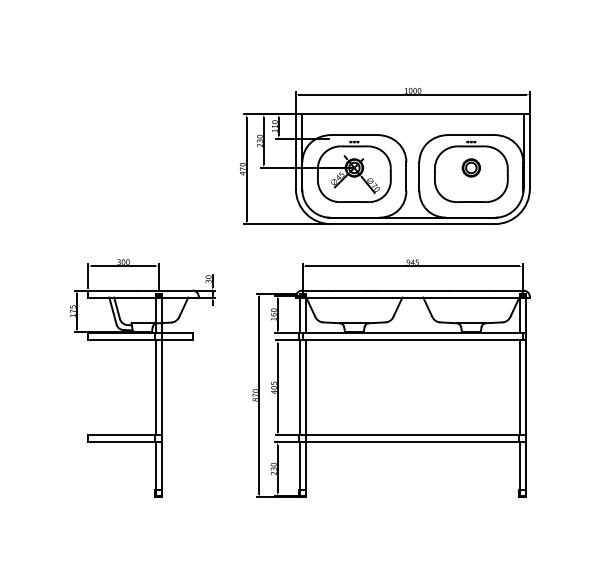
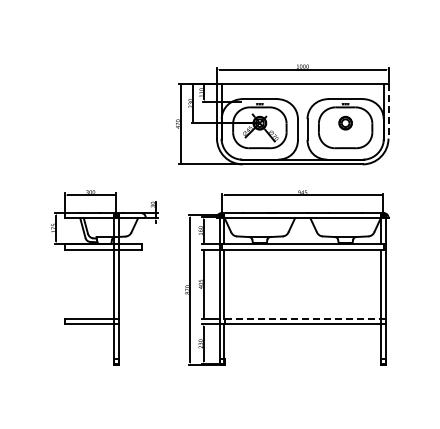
line: (529, 151) -> (388, 111), solid -> dashed
line: (412, 435) -> (302, 319), solid -> dashed

